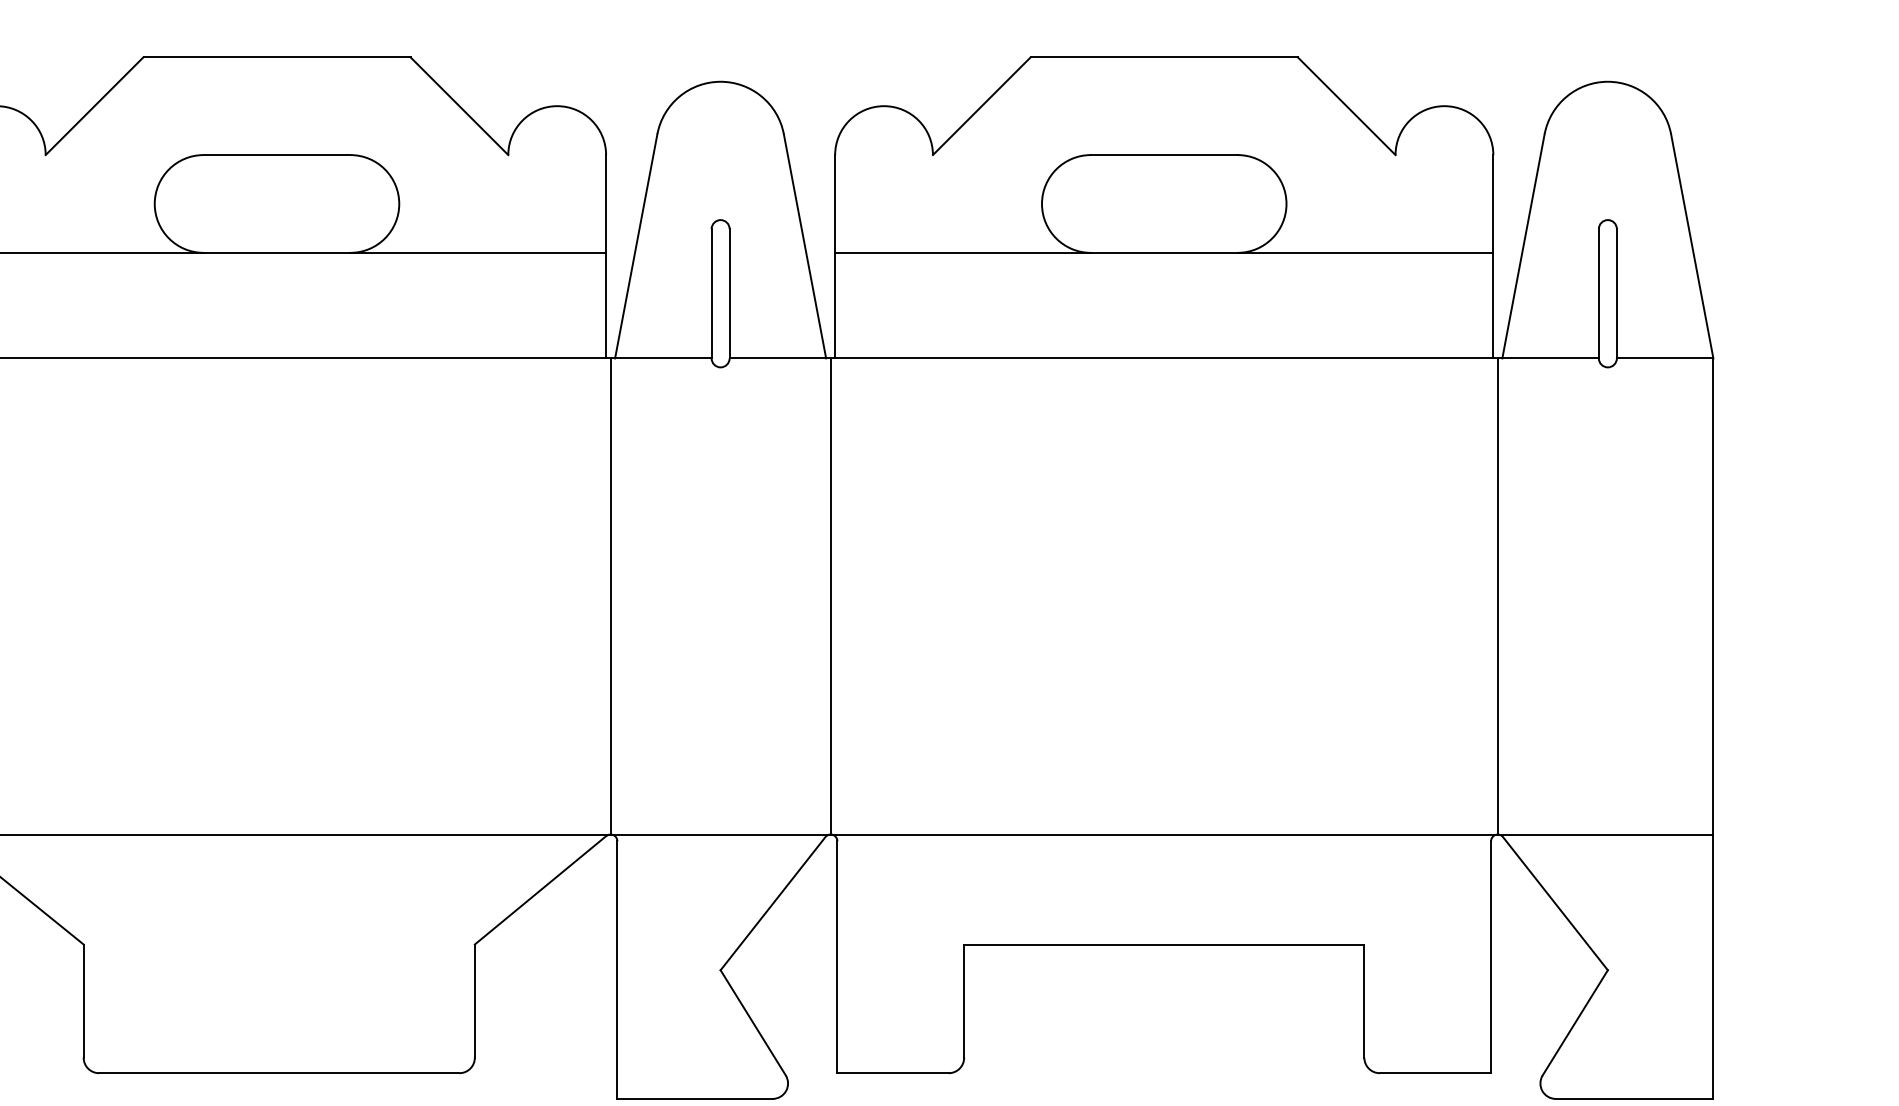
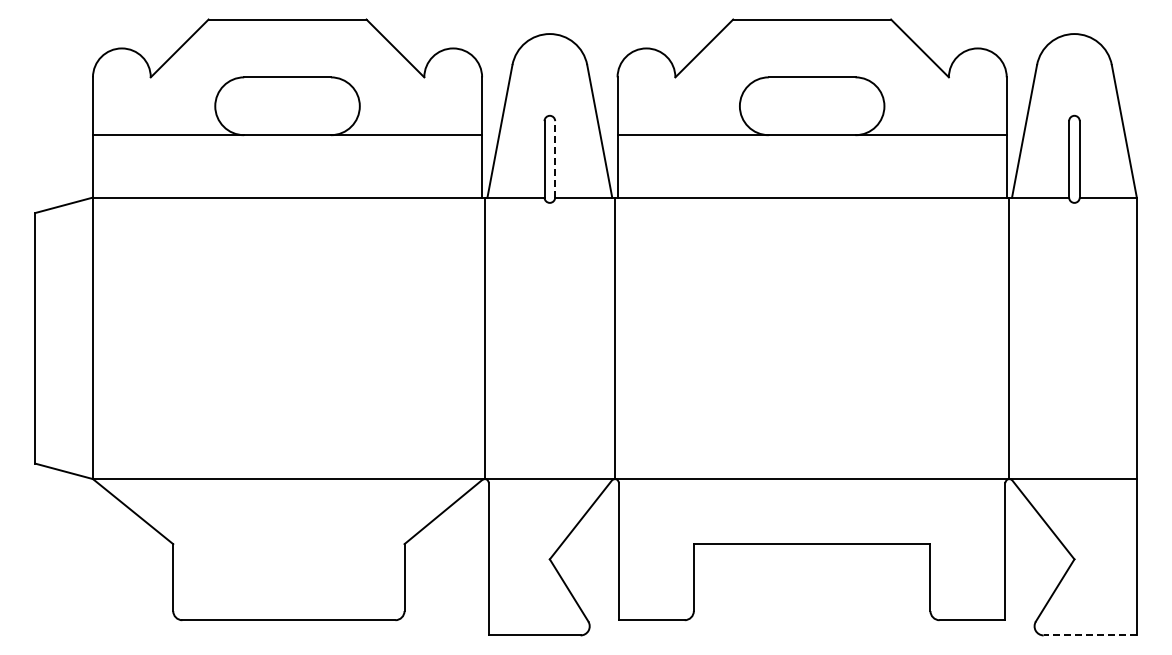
line: (730, 292) -> (555, 158), solid -> dashed
line: (1635, 1099) -> (1090, 635), solid -> dashed

